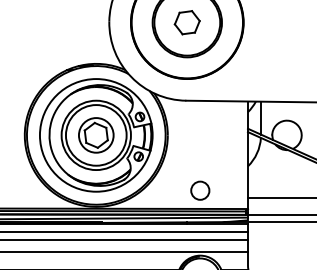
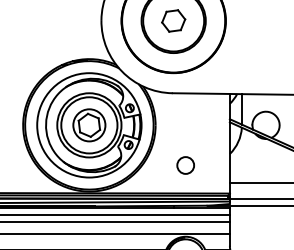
circle: (200, 190) -> (185, 165), moved

